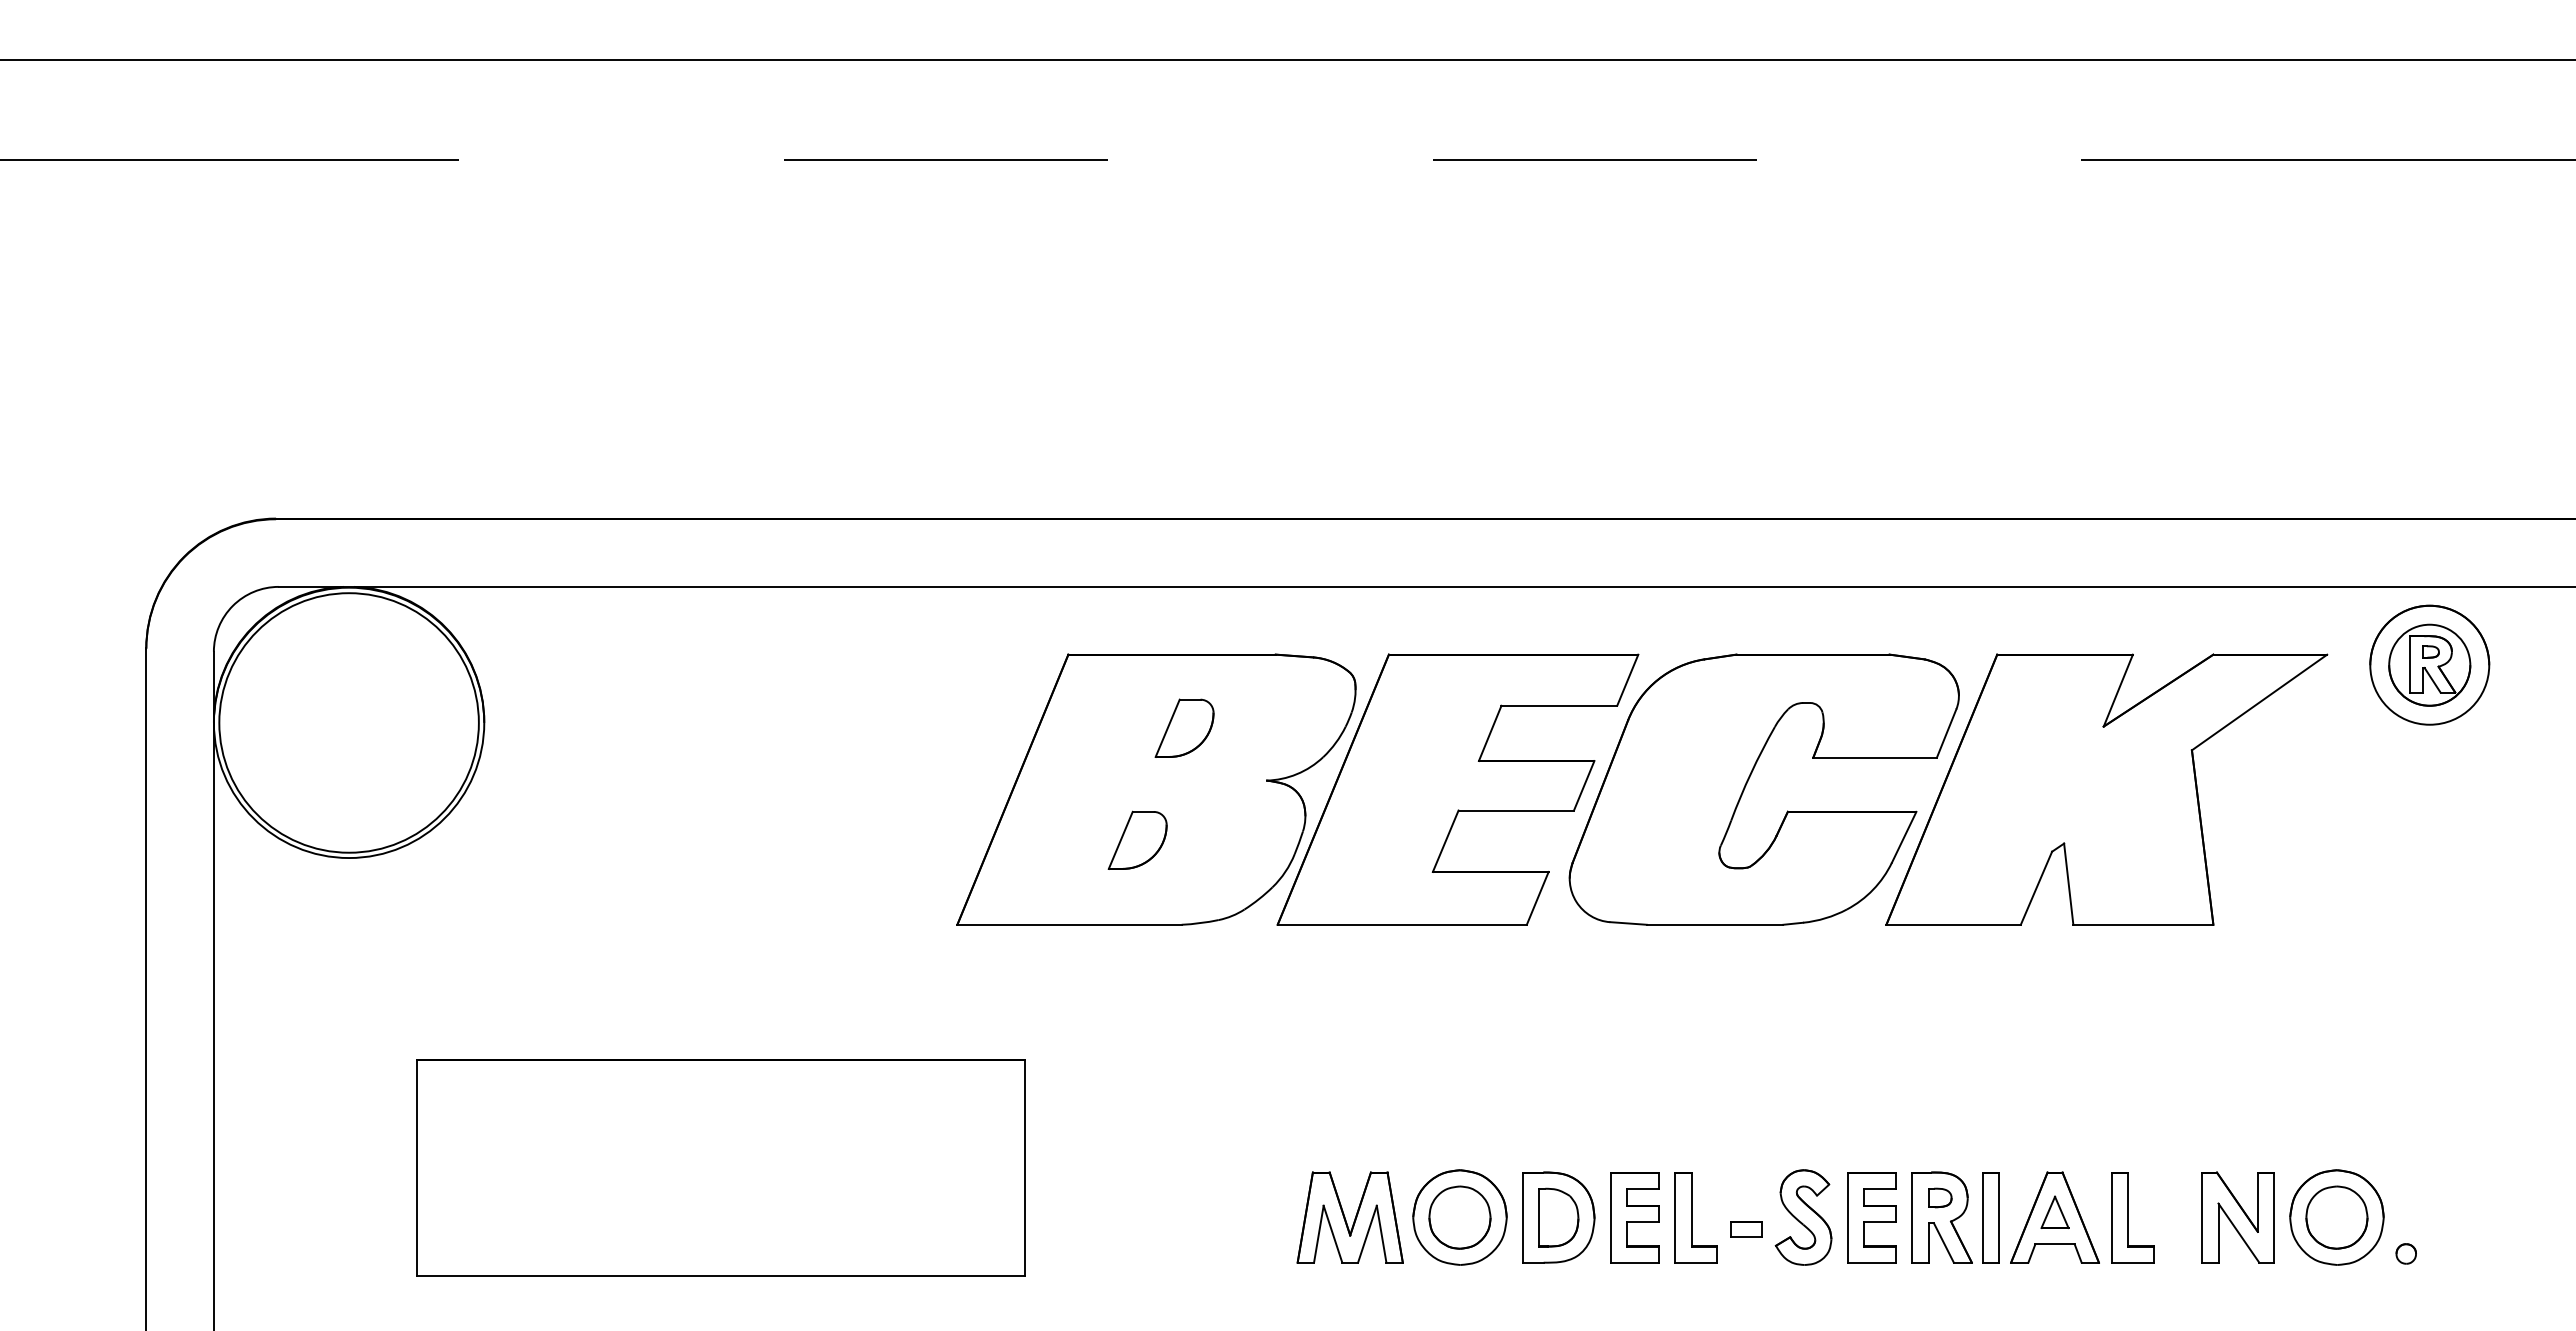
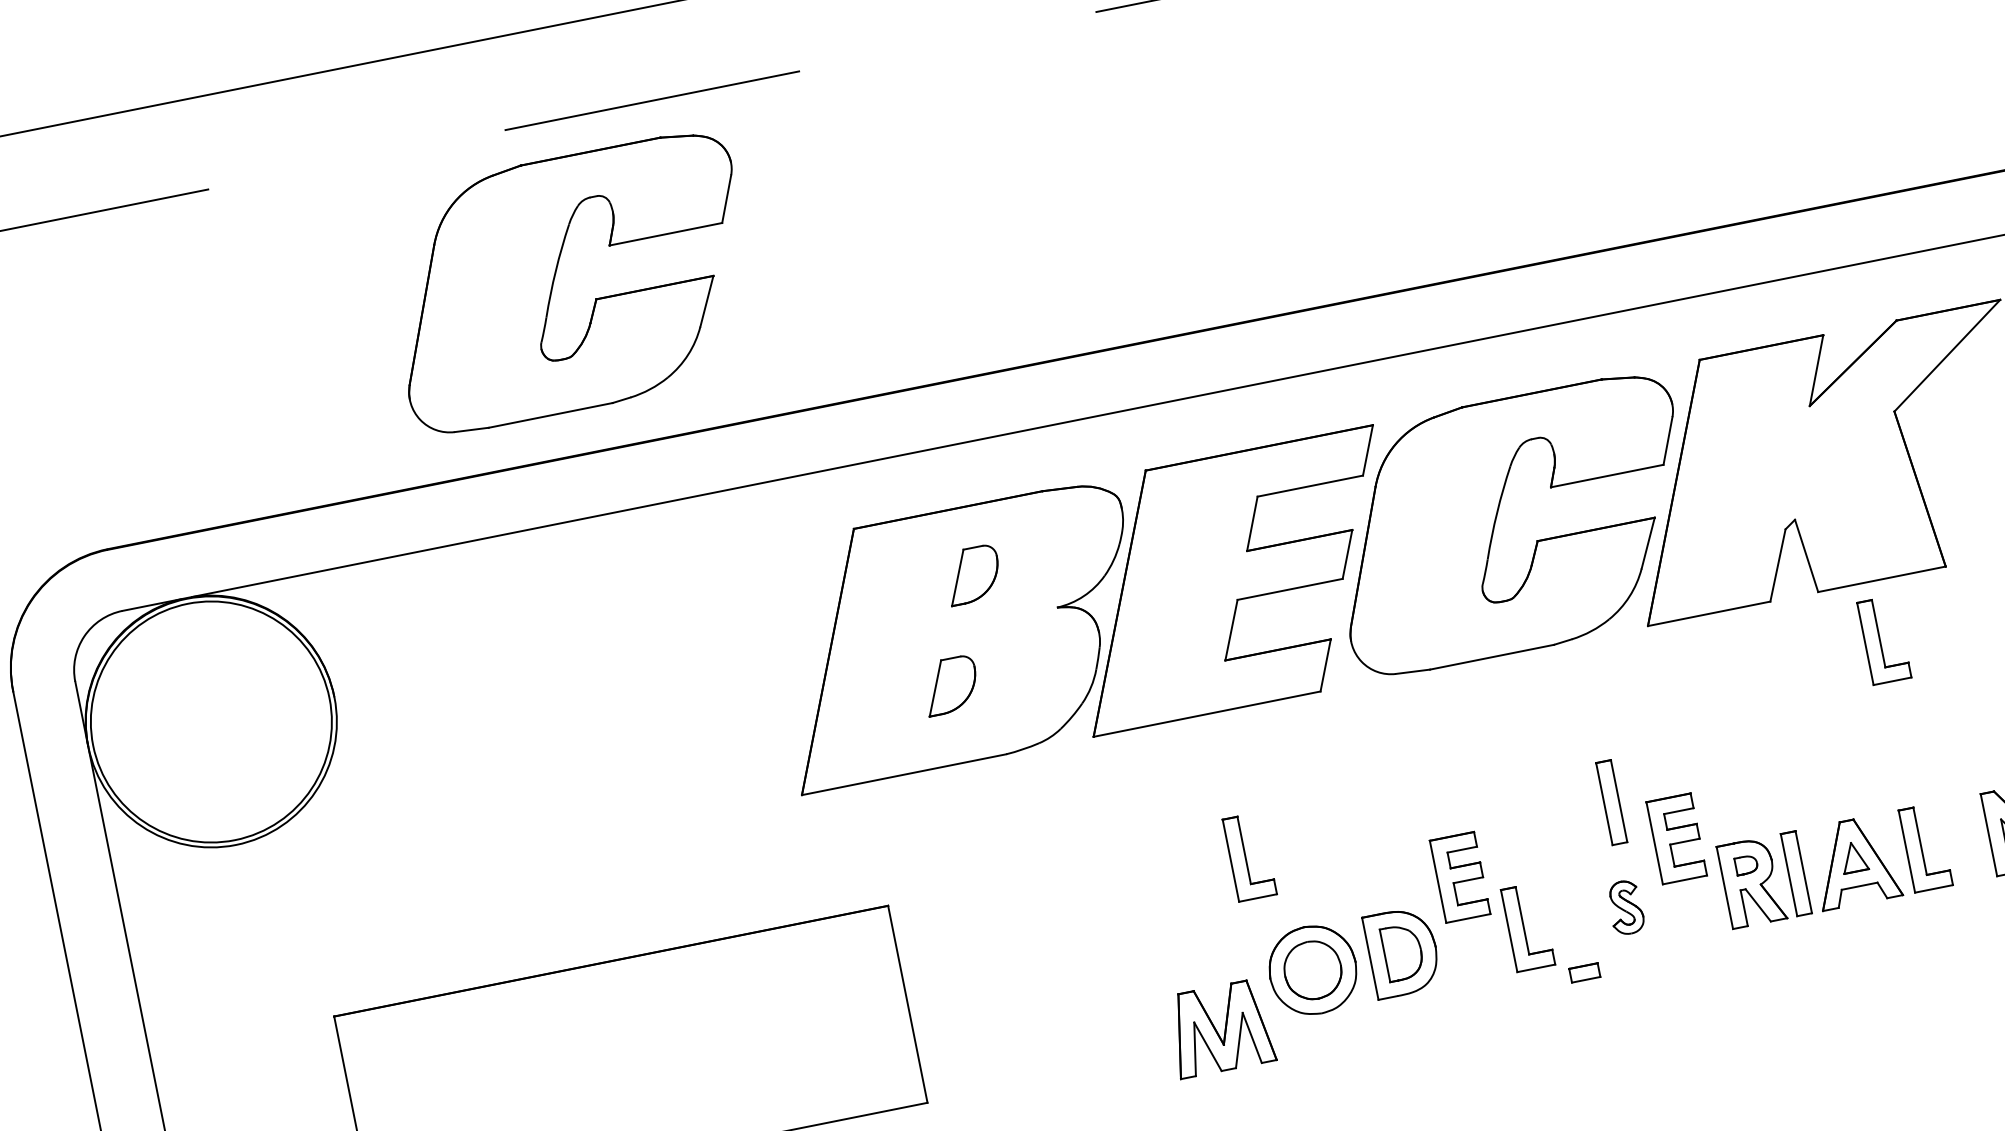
part: (805, 327) -> (555, 278), added
part: (2132, 989) -> (1883, 640), added
part: (1416, 1084) -> (1249, 857), added
part: (1810, 1103) -> (1611, 802), added
part: (1349, 1217) -> (1219, 1028), moved
part: (1634, 1217) -> (1459, 877), moved
part: (1803, 1217) -> (1625, 907), size x0.6
part: (1871, 1217) -> (1676, 838), moved
part: (1746, 1229) -> (1584, 972), moved

